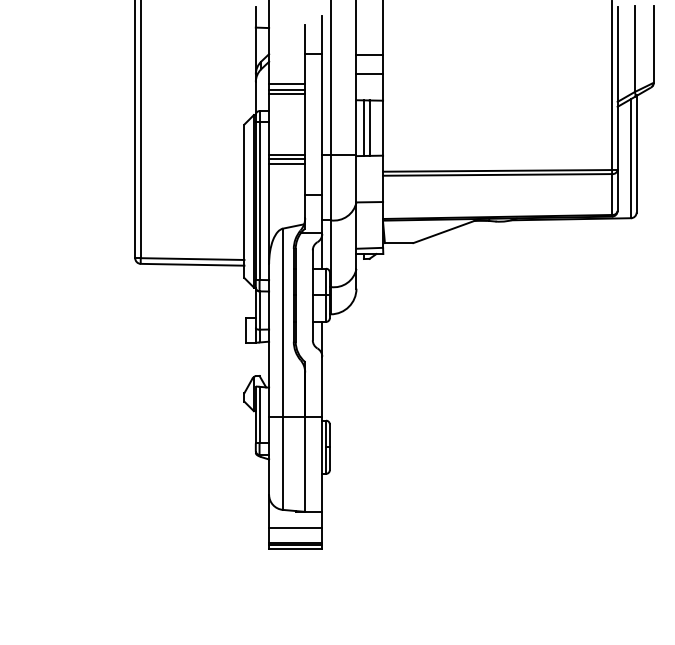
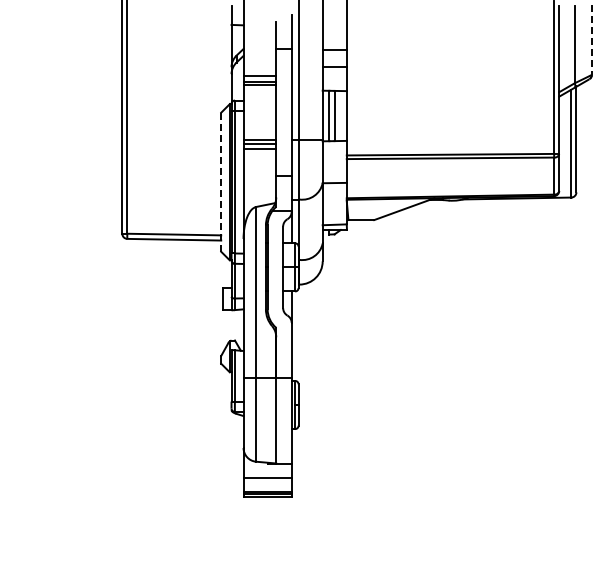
line: (653, 44) -> (591, 40), solid -> dashed
line: (244, 201) -> (221, 182), solid -> dashed

